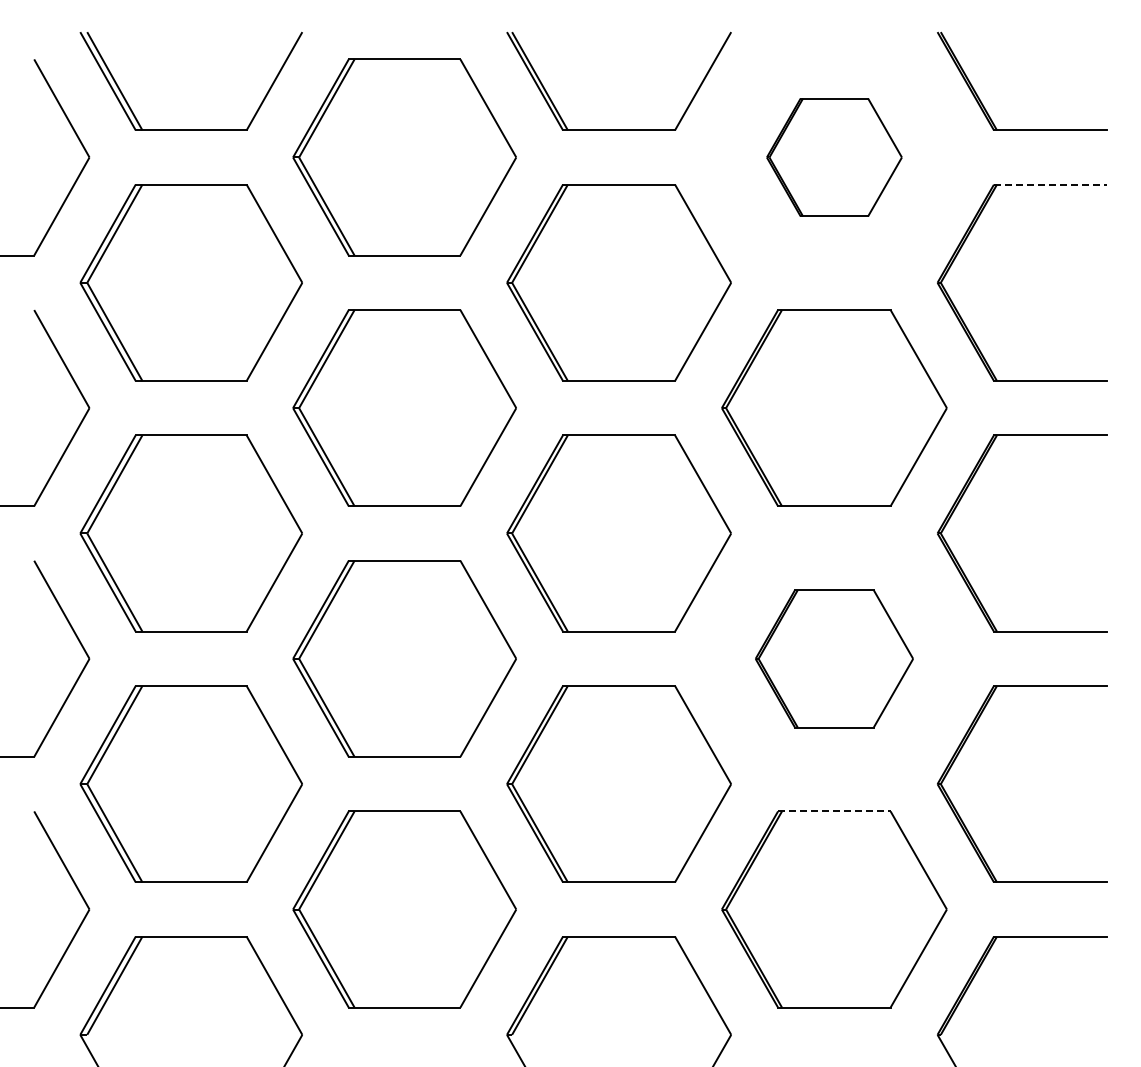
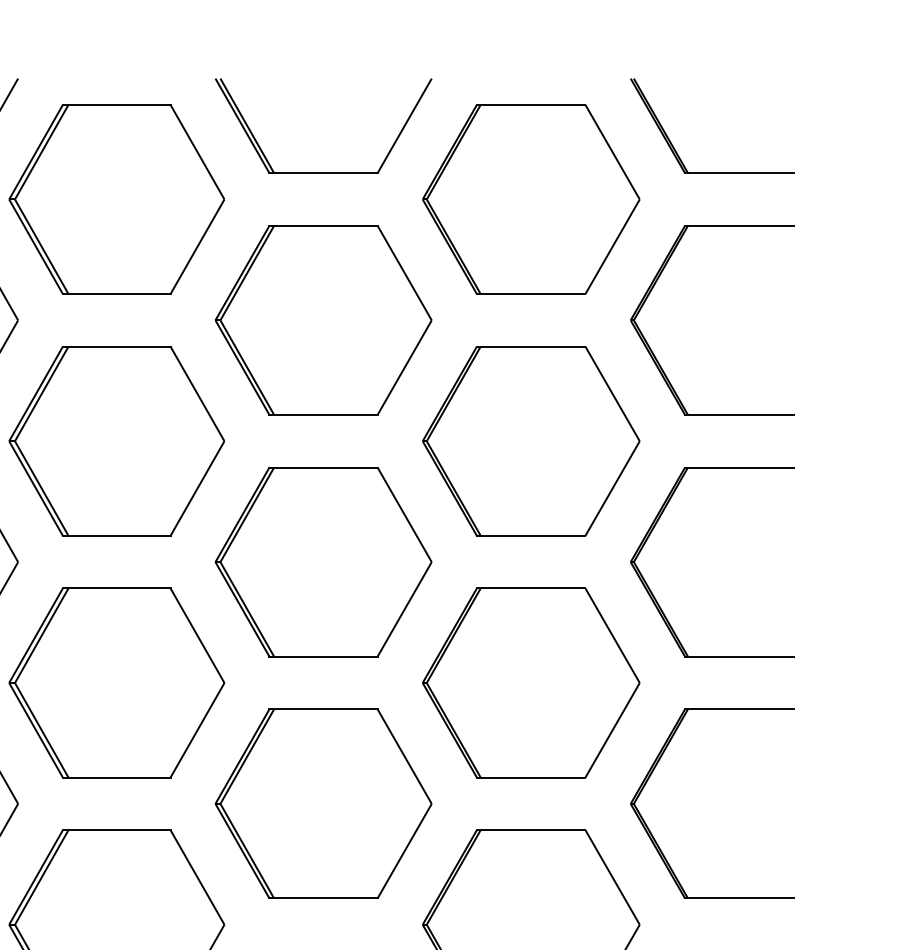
part: (834, 157) -> (531, 199), size x1.67
line: (1050, 184) -> (739, 225), dashed -> solid
part: (834, 658) -> (531, 682), size x1.43
line: (834, 811) -> (531, 830), dashed -> solid

